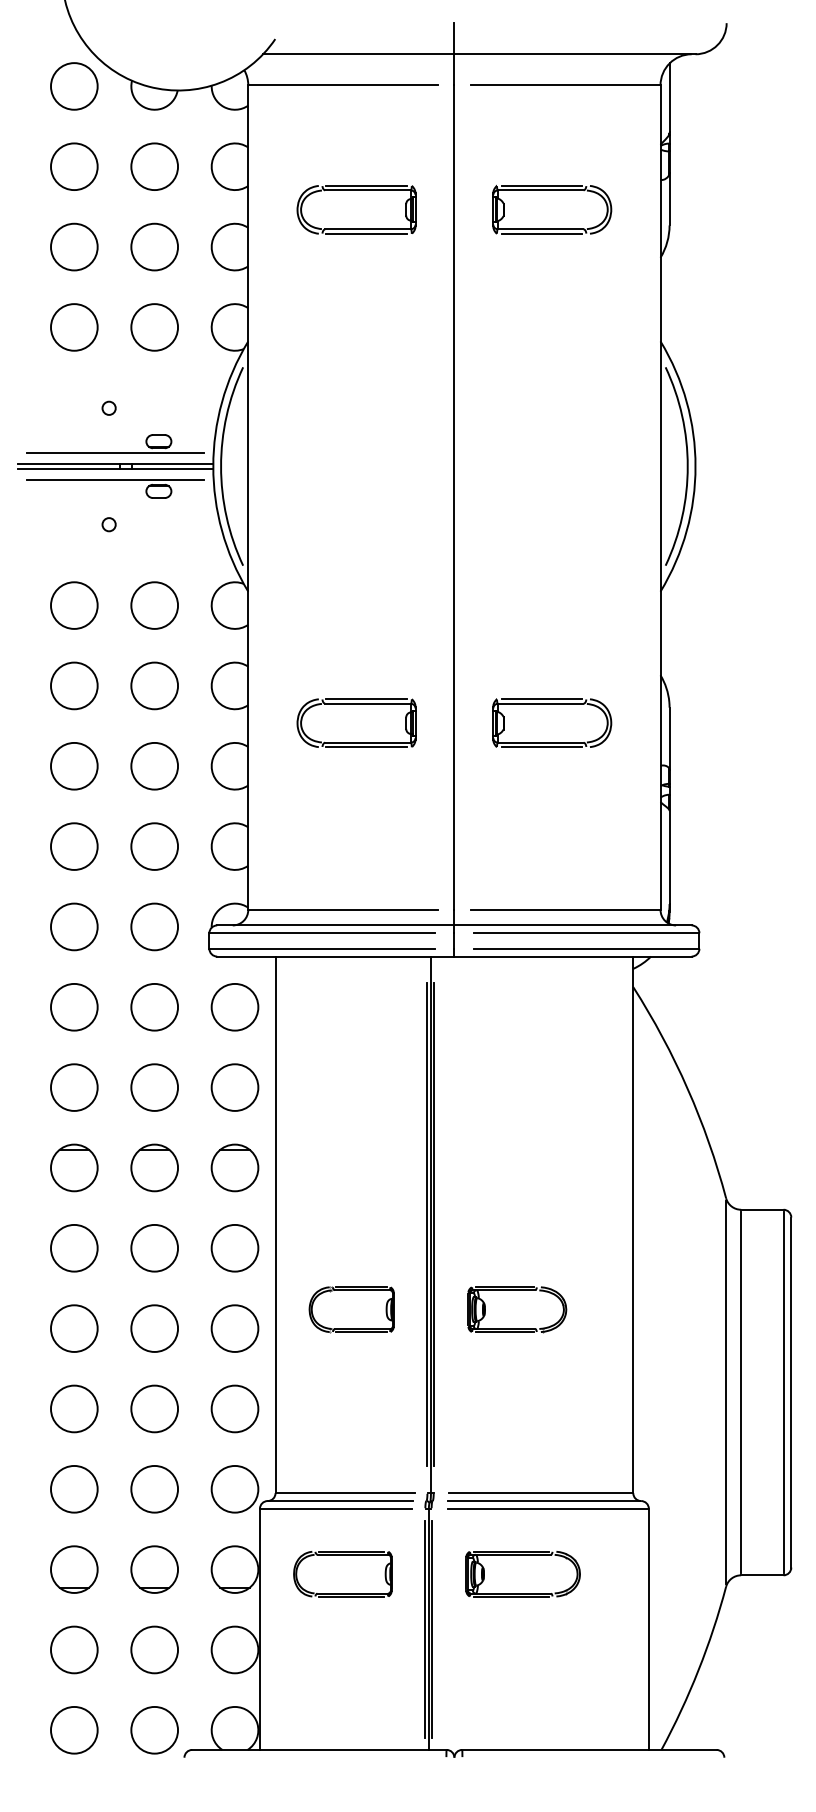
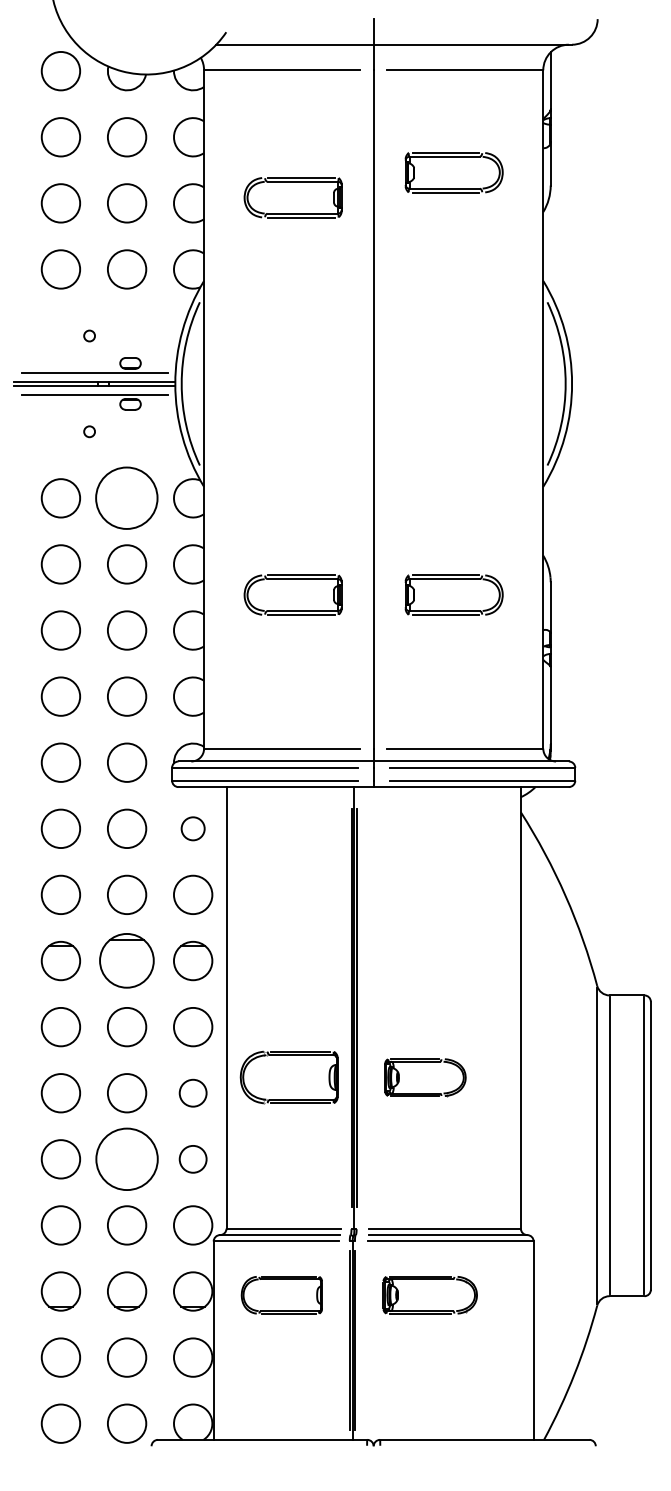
part: (355, 209) -> (292, 197), moved
circle: (155, 605) -> (127, 498), size x1.6
circle: (234, 1006) -> (192, 828), size x0.6
part: (155, 1168) -> (127, 961), size x1.4
part: (350, 1309) -> (288, 1077), size x1.4
circle: (234, 1328) -> (192, 1093), size x0.7
circle: (153, 1409) -> (126, 1159), size x1.6
circle: (234, 1409) -> (192, 1159), size x0.7

